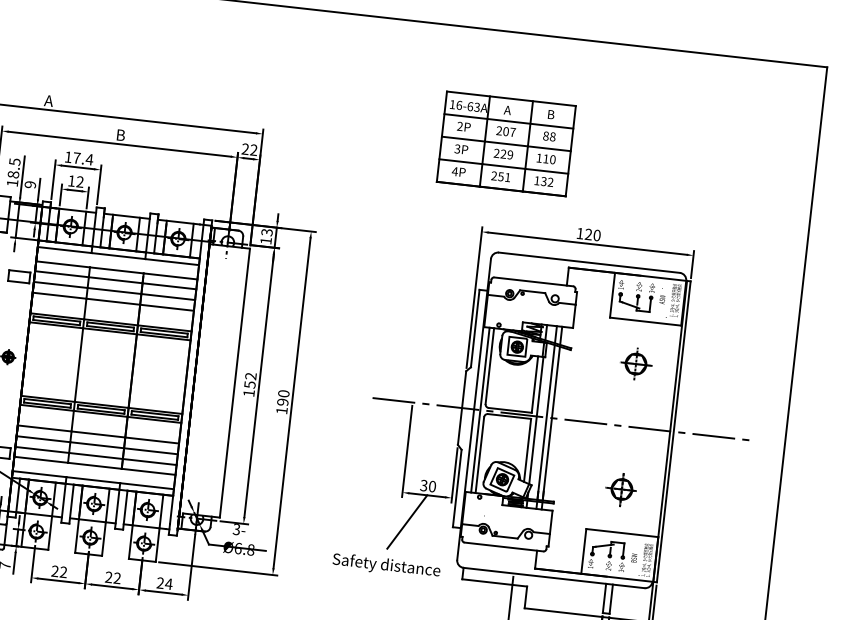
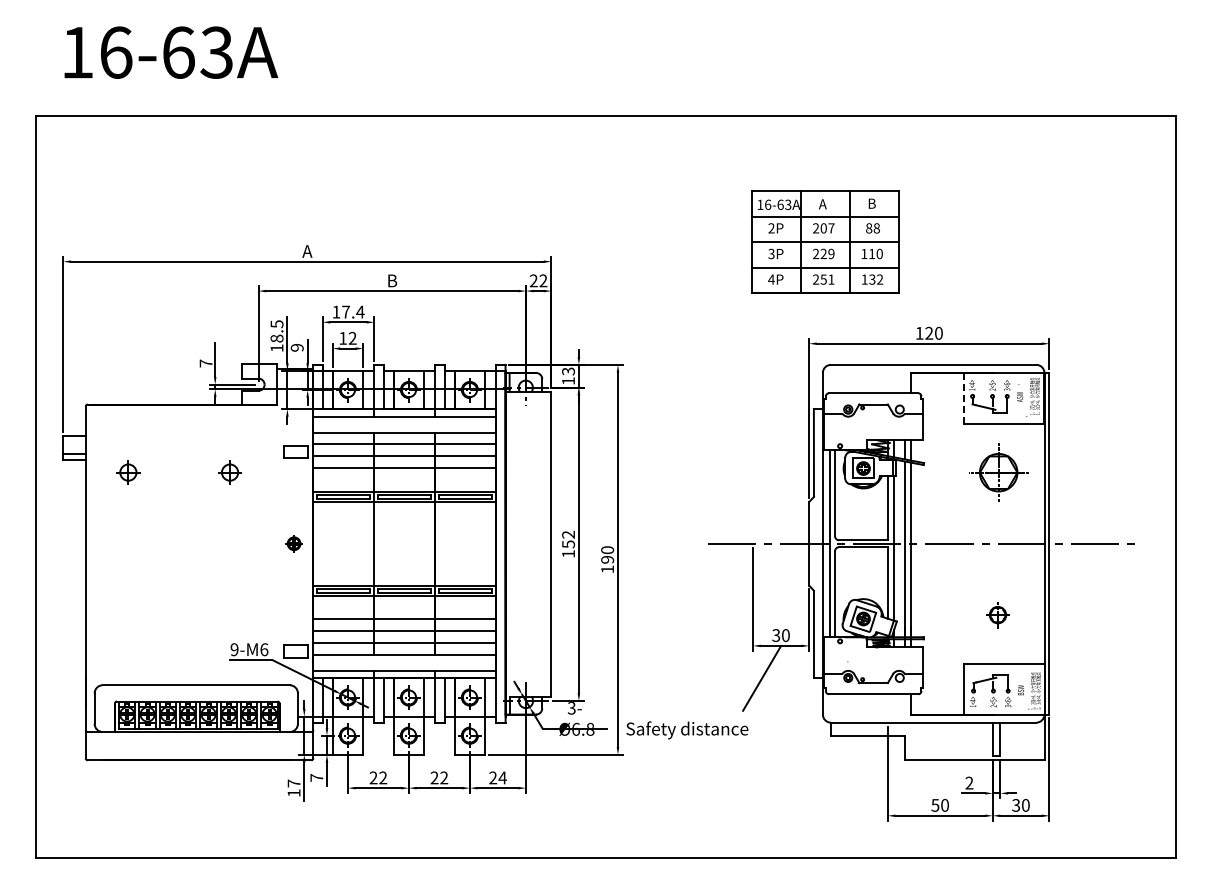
line: (612, 294) -> (963, 397), solid -> dashed
part: (635, 363) -> (998, 472), size x1.6
part: (620, 489) -> (996, 615), size x0.7
text: (386, 566) -> (687, 730), moved

